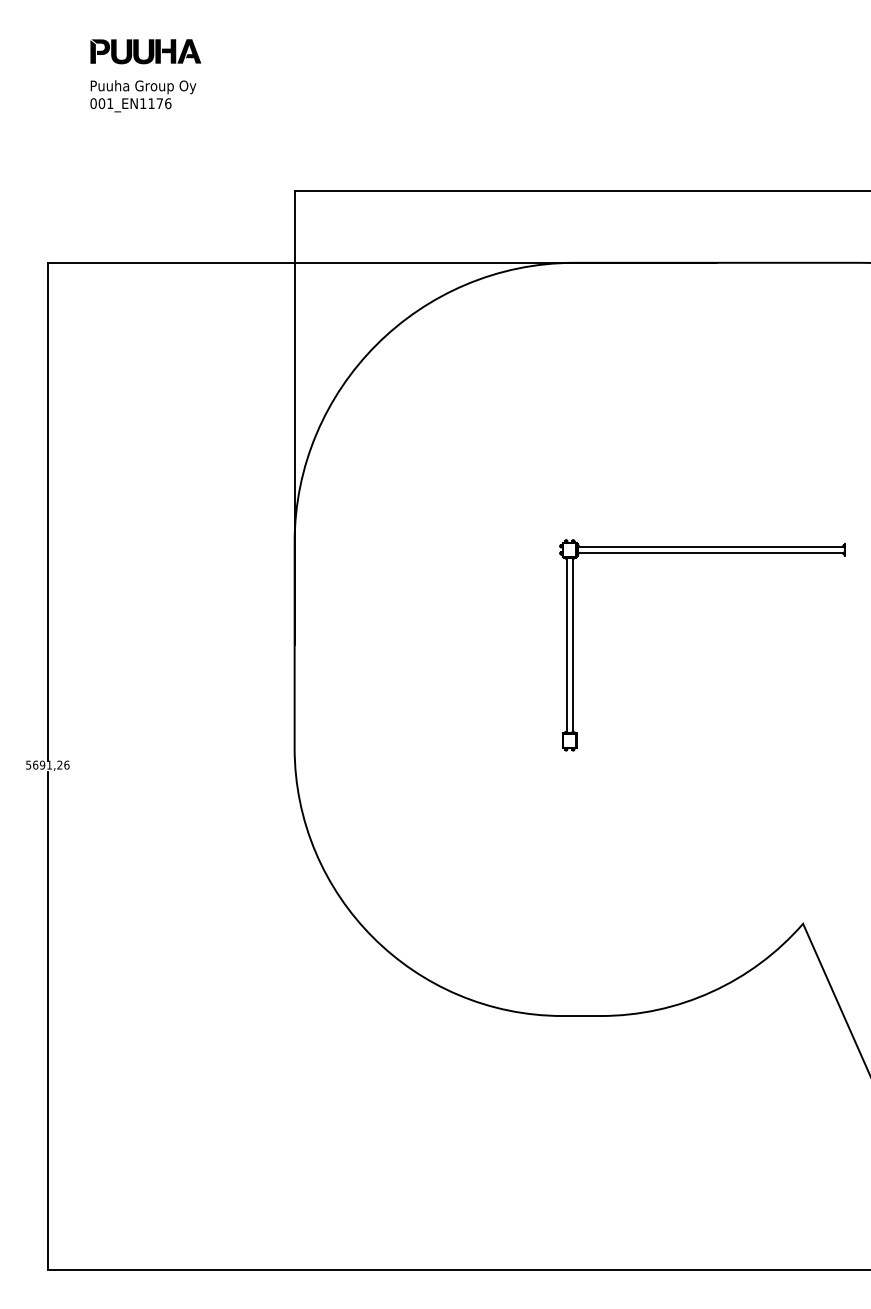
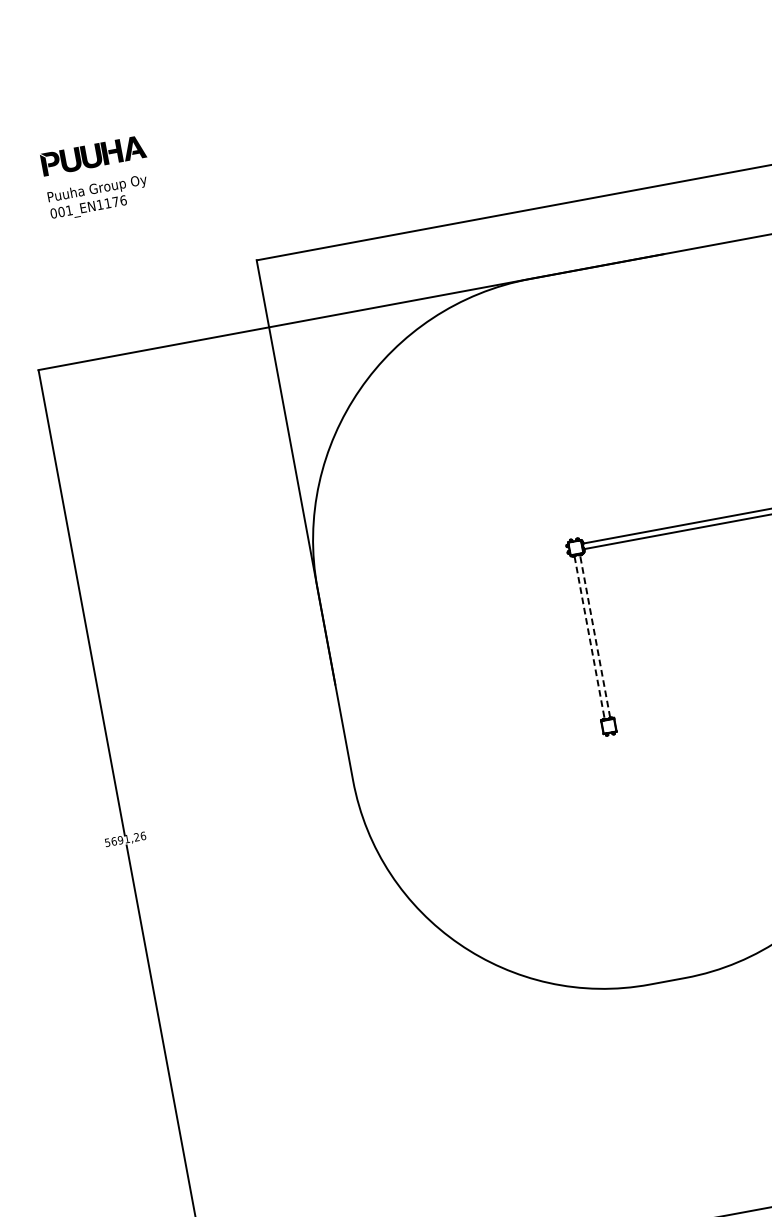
line: (566, 645) -> (589, 637), solid -> dashed
line: (572, 645) -> (594, 636), solid -> dashed

